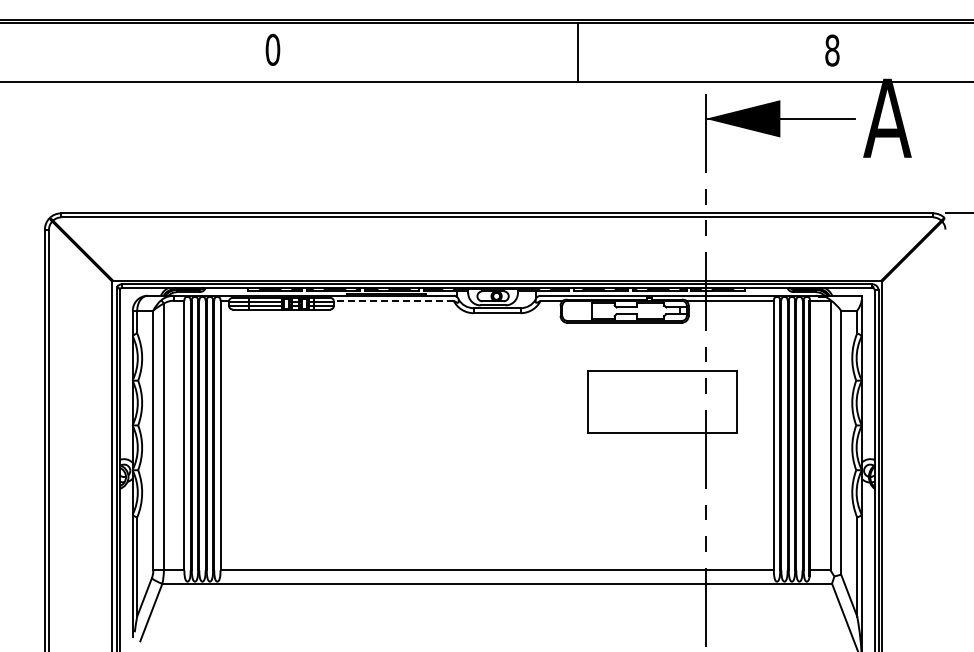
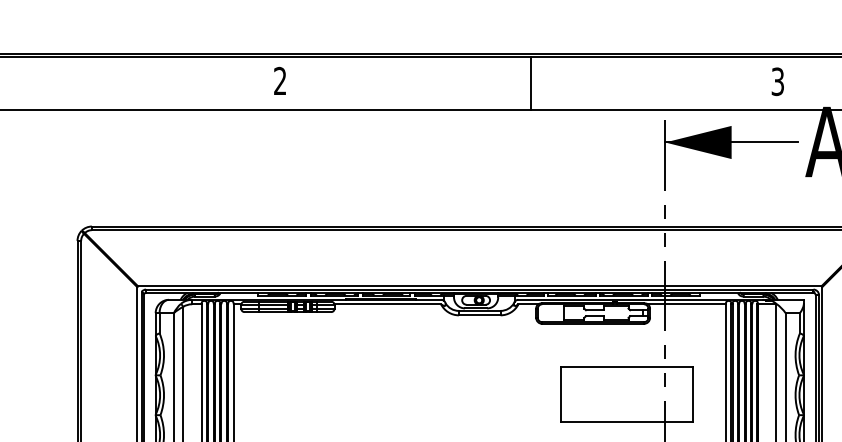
text: (272, 49) -> (279, 80), 0 -> 2
text: (832, 50) -> (777, 81), 8 -> 3
line: (577, 52) -> (530, 83), moved
line: (393, 300) -> (387, 304), dashed -> solid

